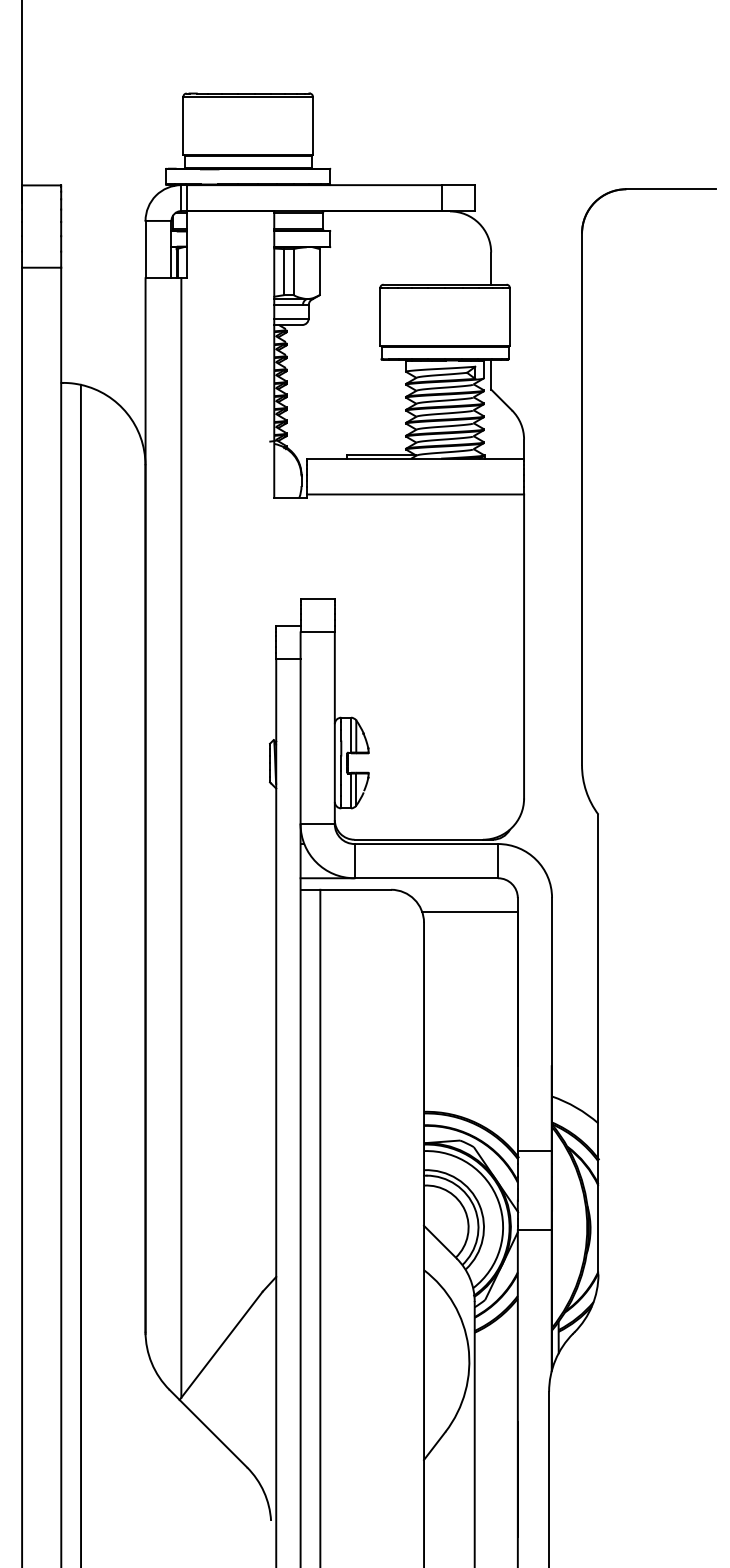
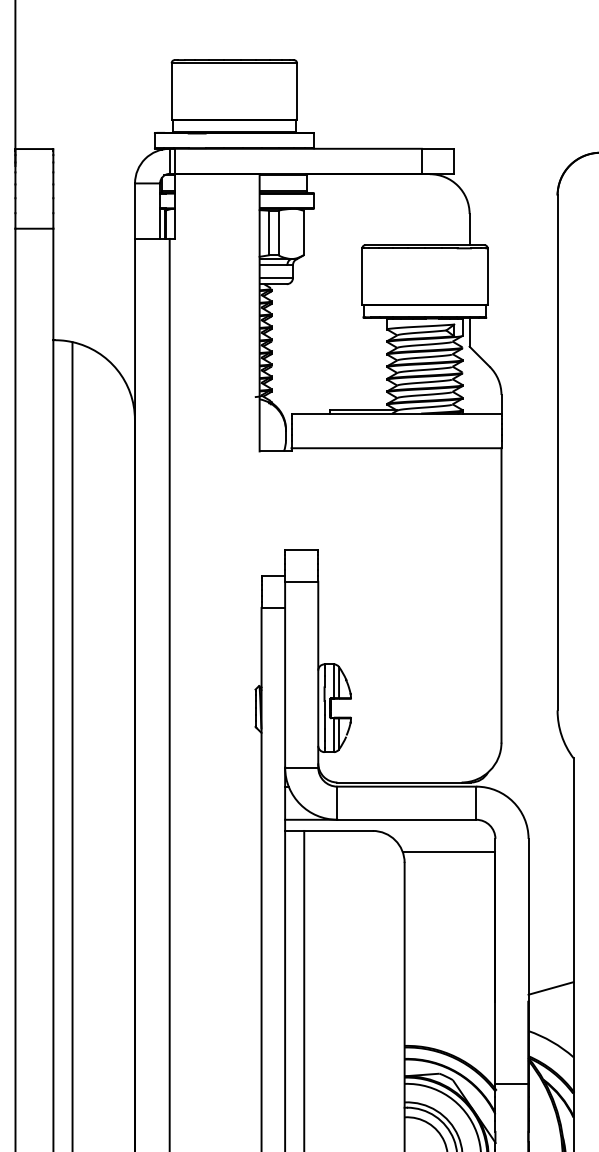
line: (575, 1052) -> (551, 988), added

